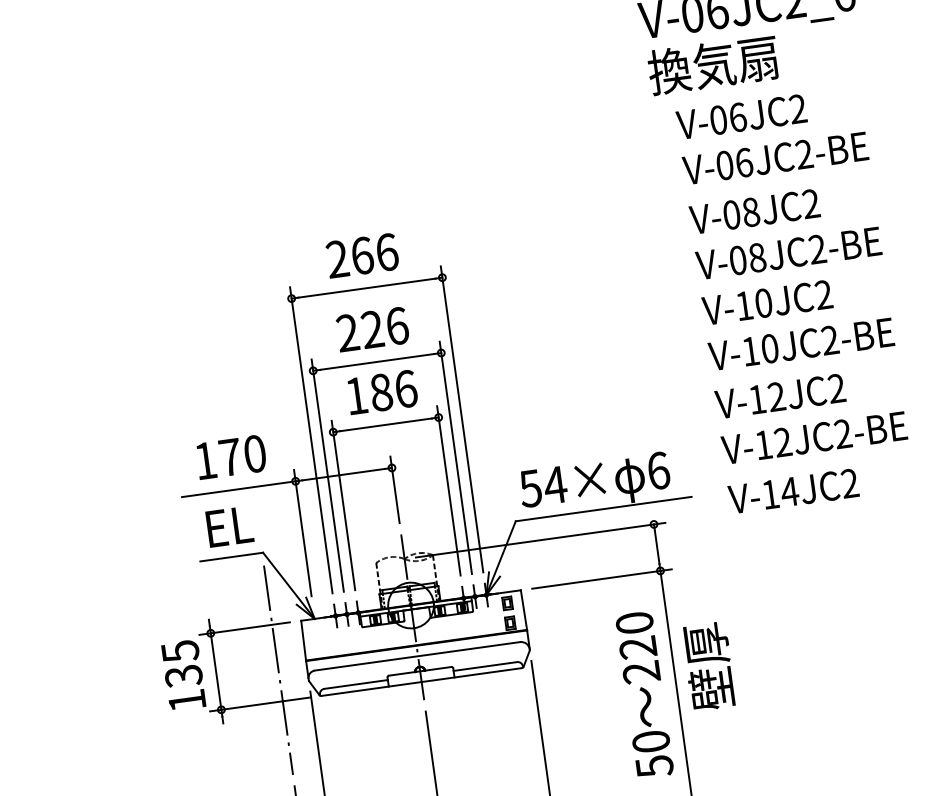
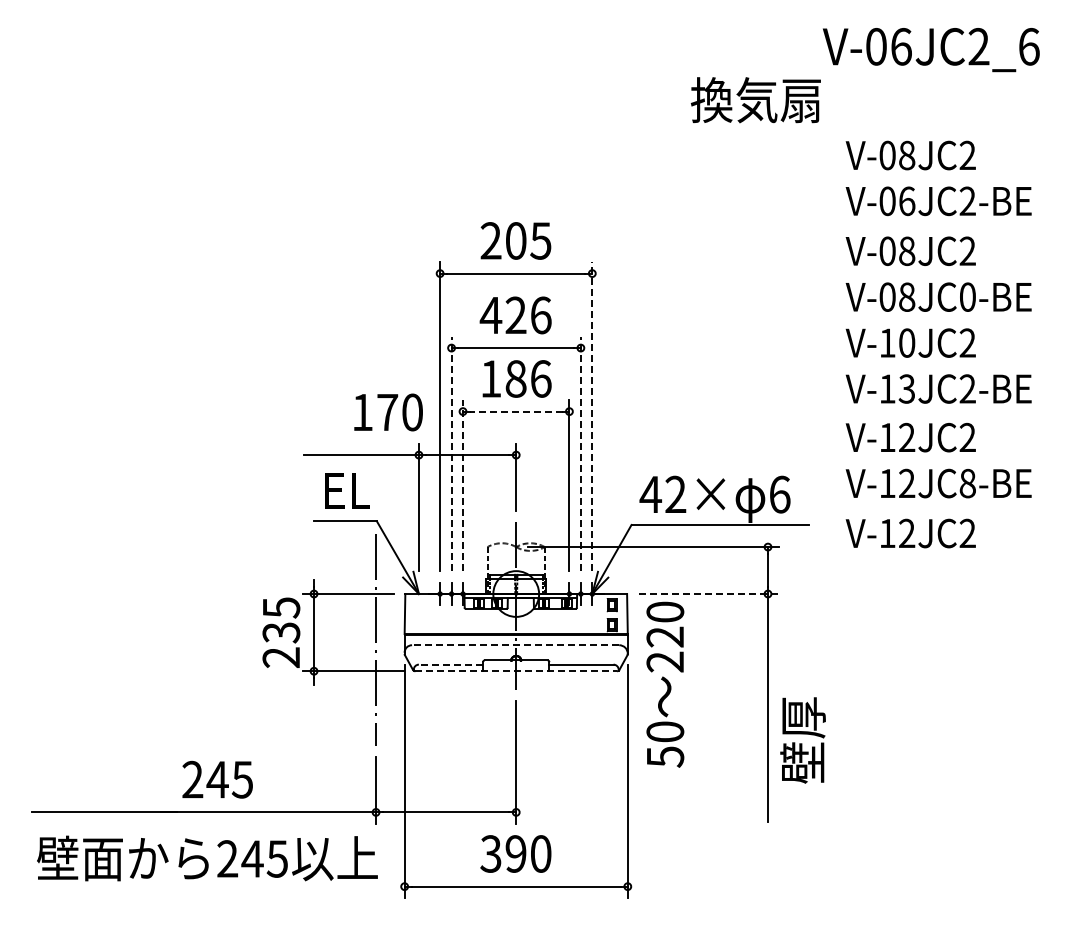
text: (712, 65) -> (755, 100), moved
text: (738, 117) -> (907, 155), V-06JC2 -> V-08JC2
text: (817, 248) -> (967, 296), V-08JC2-BE -> V-08JC0-BE
text: (374, 253) -> (528, 240), 266 -> 205
text: (347, 332) -> (490, 314), 226 -> 426
text: (769, 348) -> (906, 388), V-10JC2-BE -> V-13JC2-BE
line: (462, 419) -> (592, 416), solid -> dashed
line: (385, 424) -> (515, 411), solid -> dashed
text: (842, 434) -> (967, 483), V-12JC2-BE -> V-12JC8-BE
text: (231, 457) -> (388, 412), moved
line: (455, 457) -> (580, 453), solid -> dashed
line: (327, 475) -> (451, 453), solid -> dashed
text: (542, 486) -> (662, 494), 54× -> 42×
text: (789, 490) -> (906, 532), V-14JC2 -> V-12JC2
line: (343, 505) -> (463, 485), solid -> dashed
line: (602, 579) -> (709, 594), solid -> dashed
line: (417, 656) -> (515, 645), solid -> dashed
text: (708, 666) -> (802, 740), moved
line: (421, 682) -> (516, 671), solid -> dashed
line: (355, 684) -> (450, 664), solid -> dashed
text: (644, 694) -> (665, 684), moved
text: (186, 700) -> (280, 657), 135 -> 235

